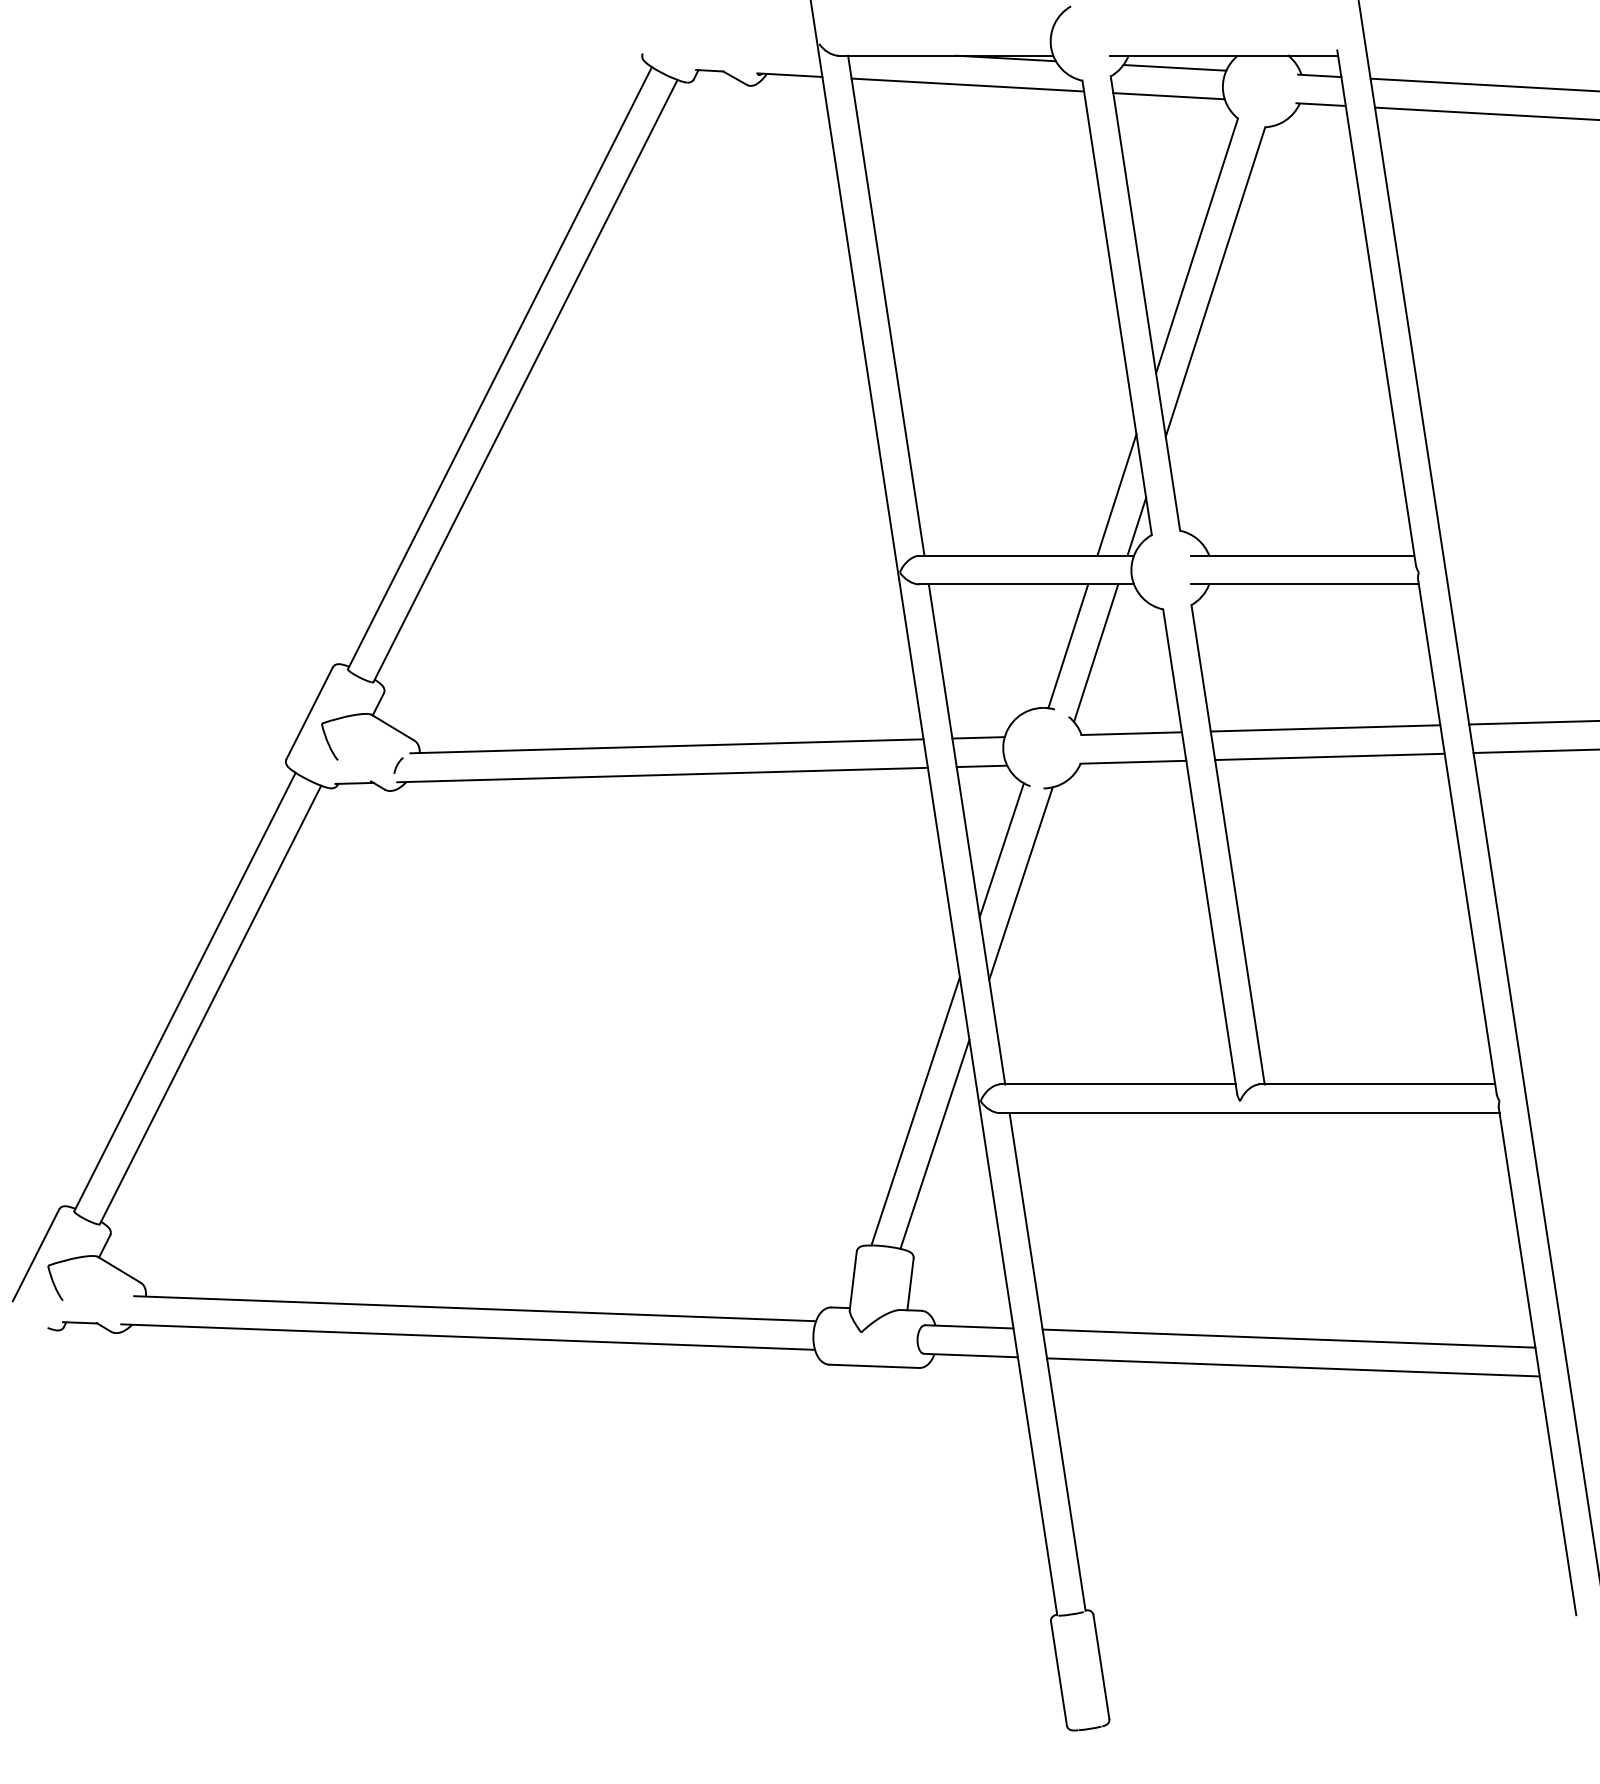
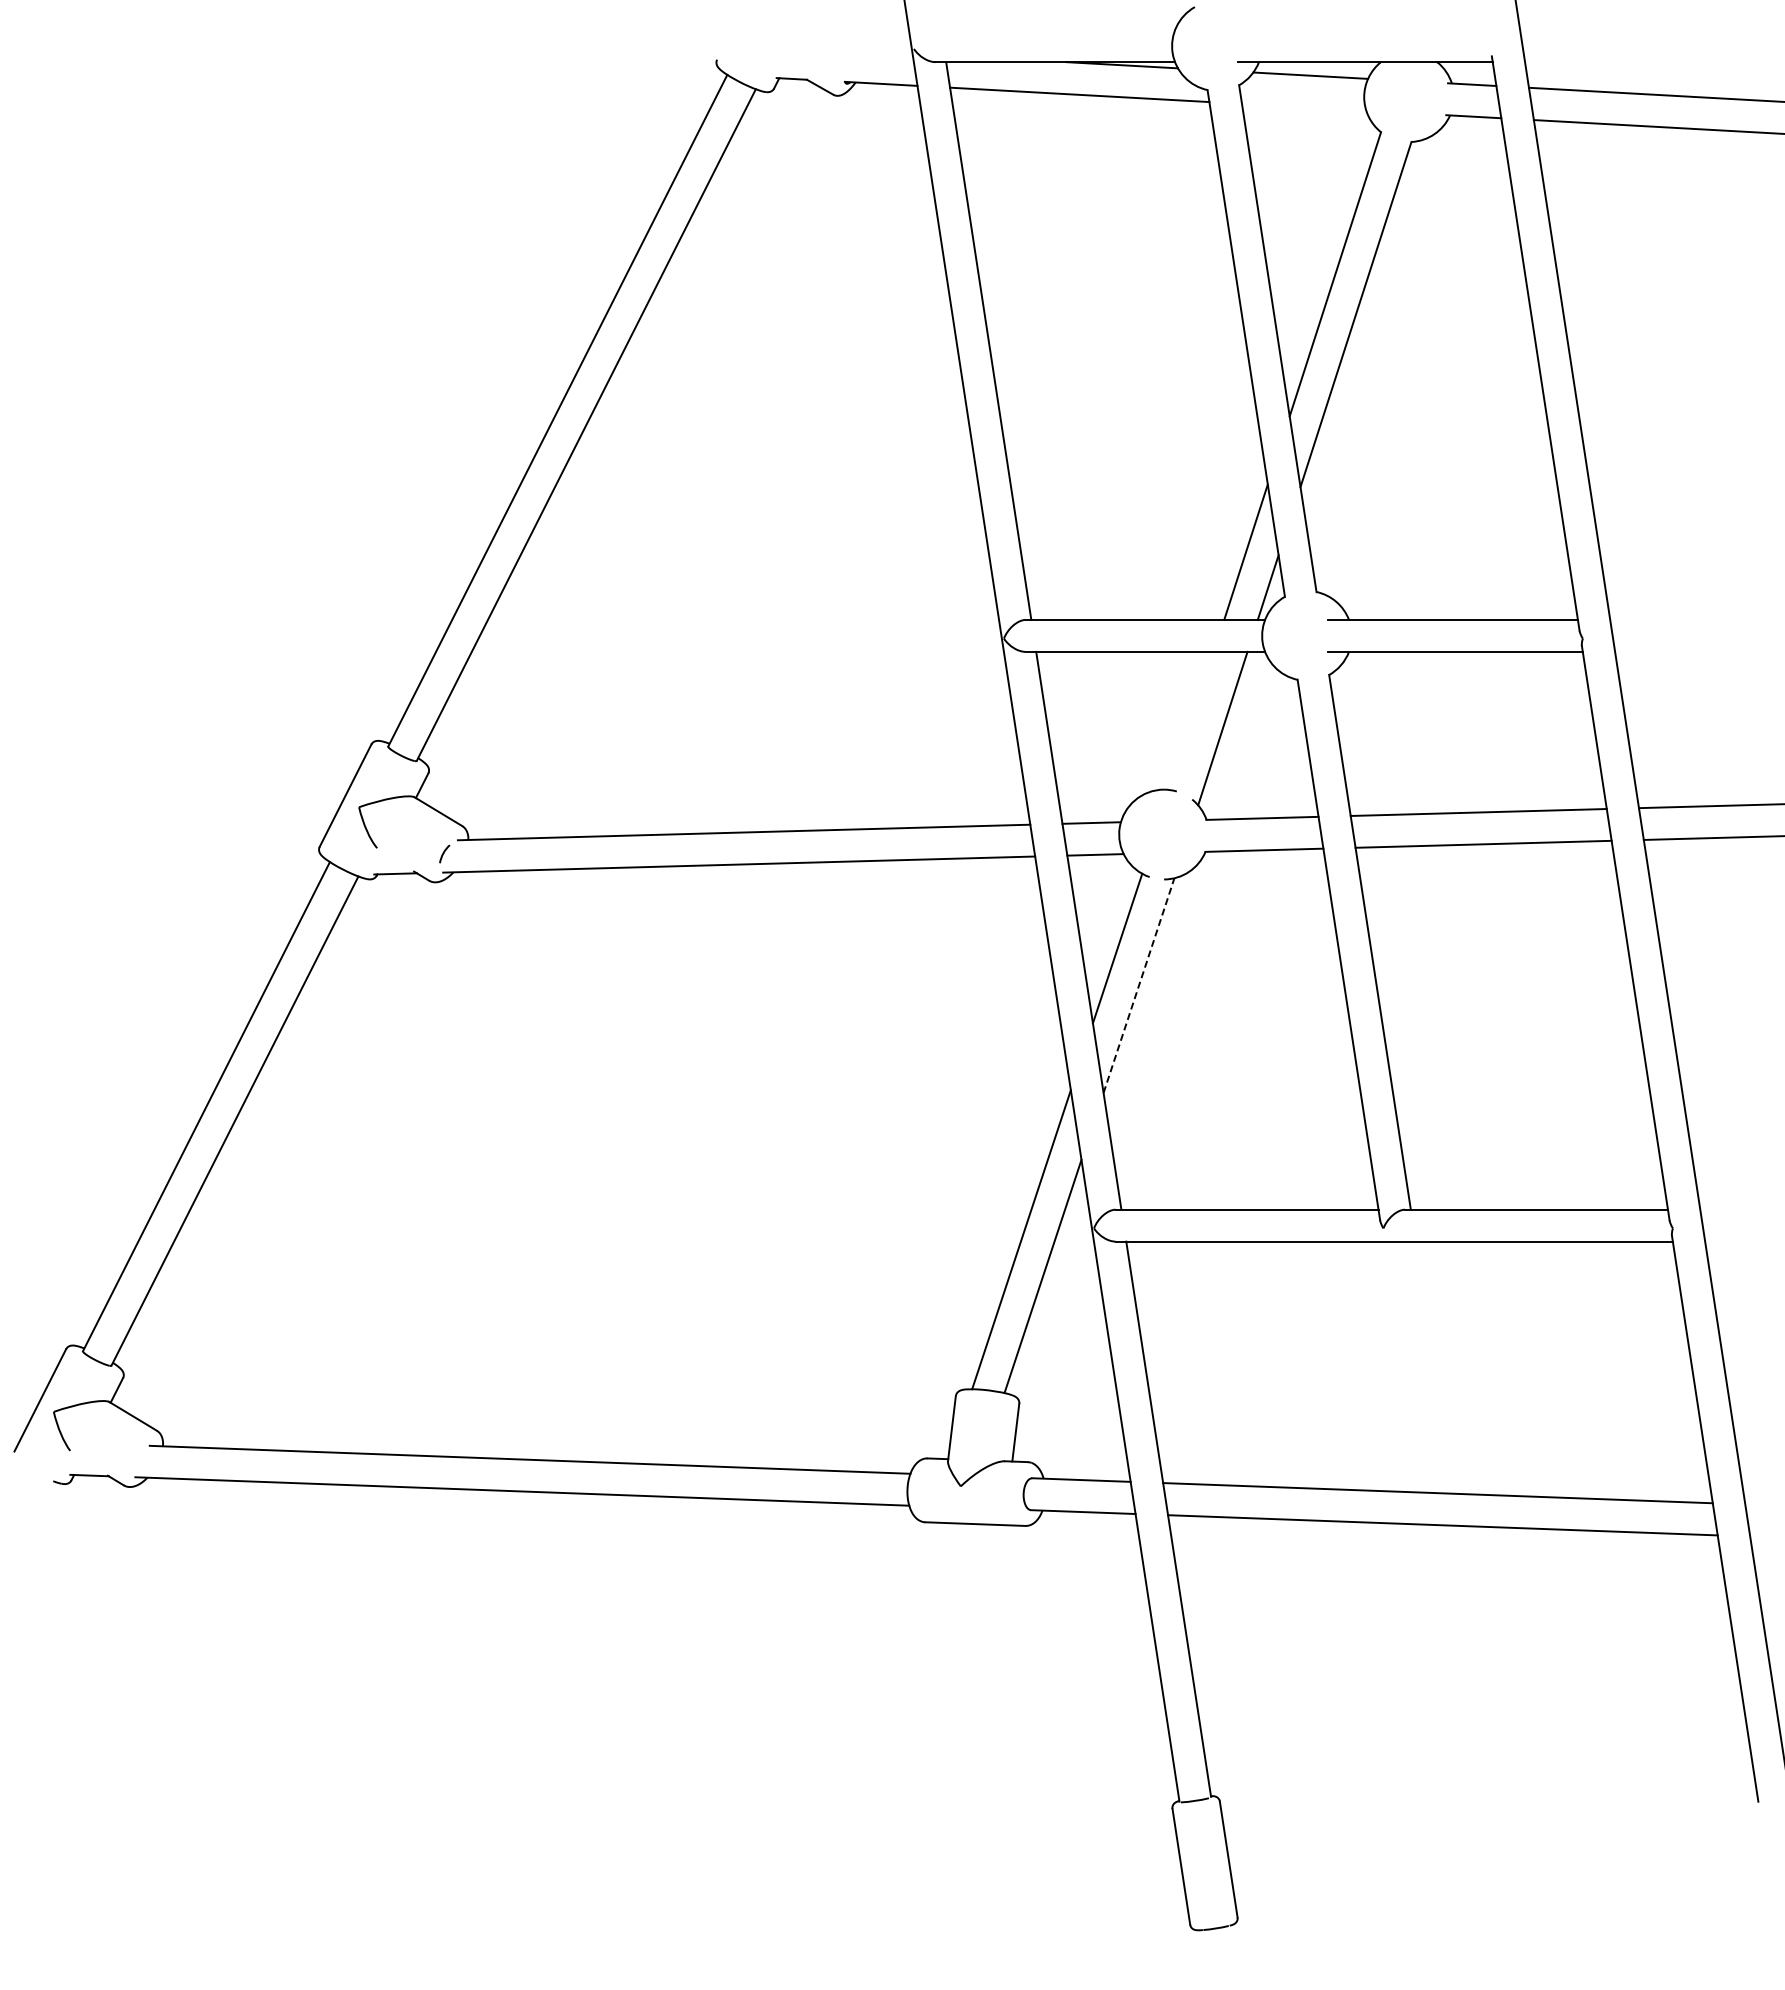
line: (1168, 95) -> (1303, 106), removed
line: (1068, 645) -> (1191, 720), removed
line: (1021, 883) -> (1139, 985), solid -> dashed

